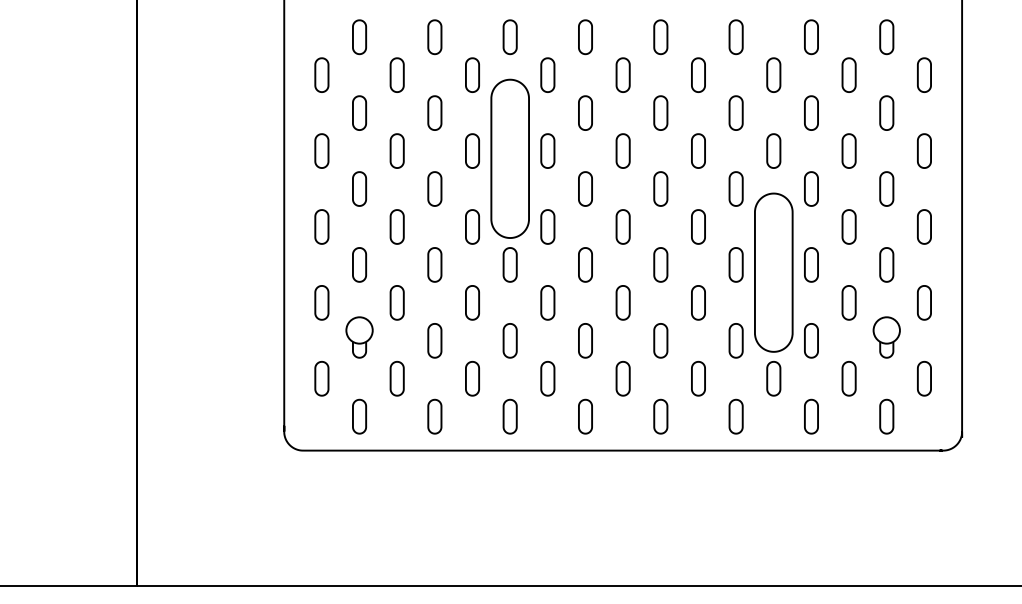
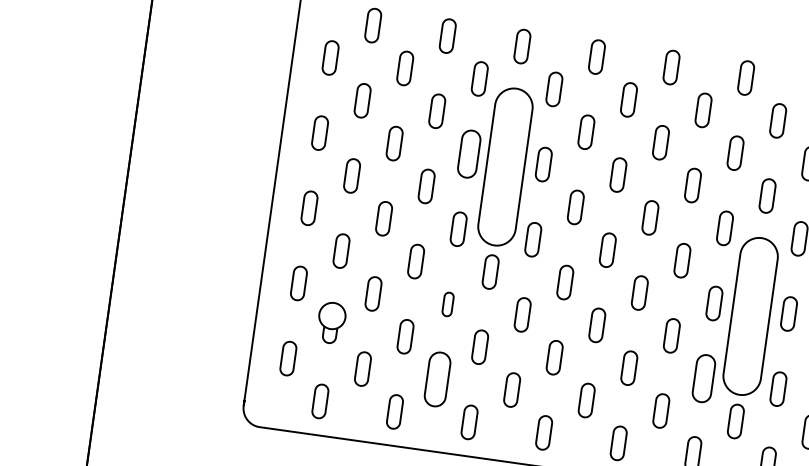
part: (472, 150) -> (469, 153), size x1.4
part: (472, 302) -> (448, 304), size x0.7
part: (735, 340) -> (703, 378), size x1.4
part: (472, 378) -> (437, 379), size x1.6

